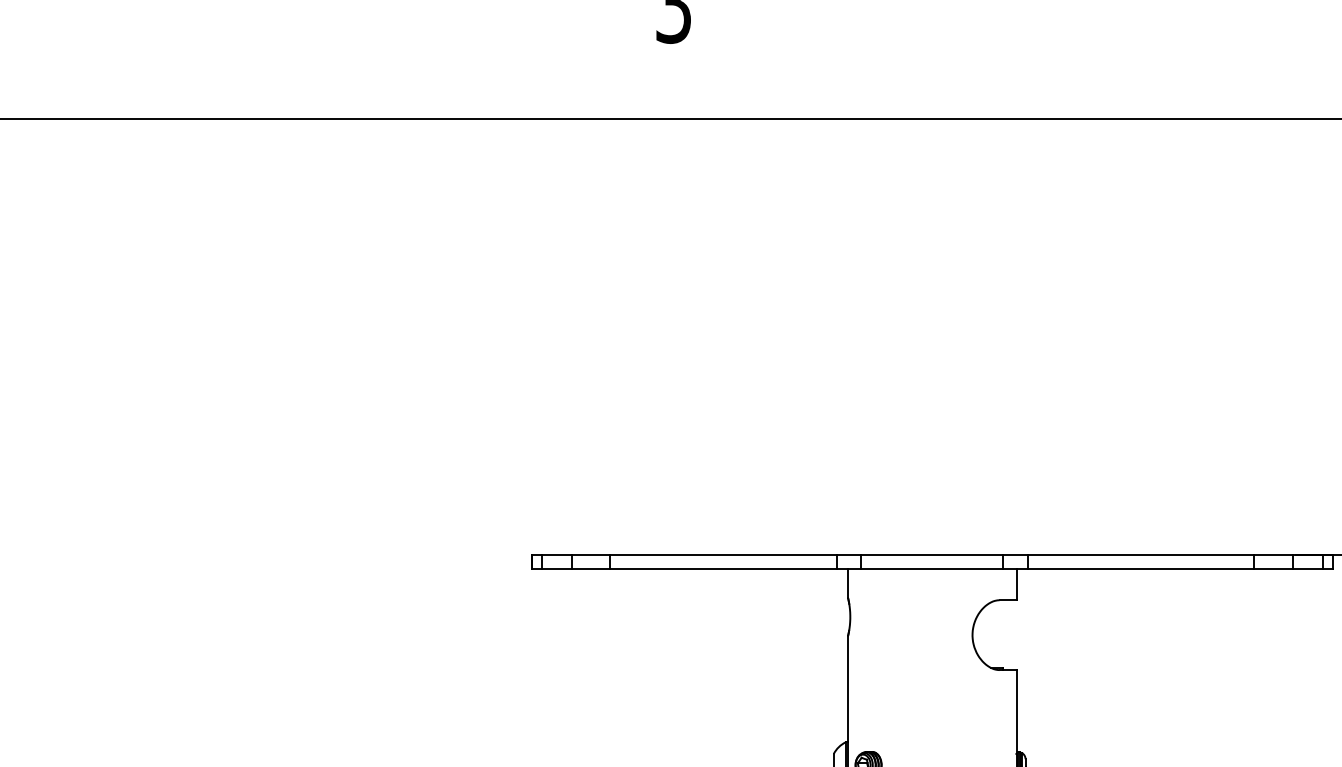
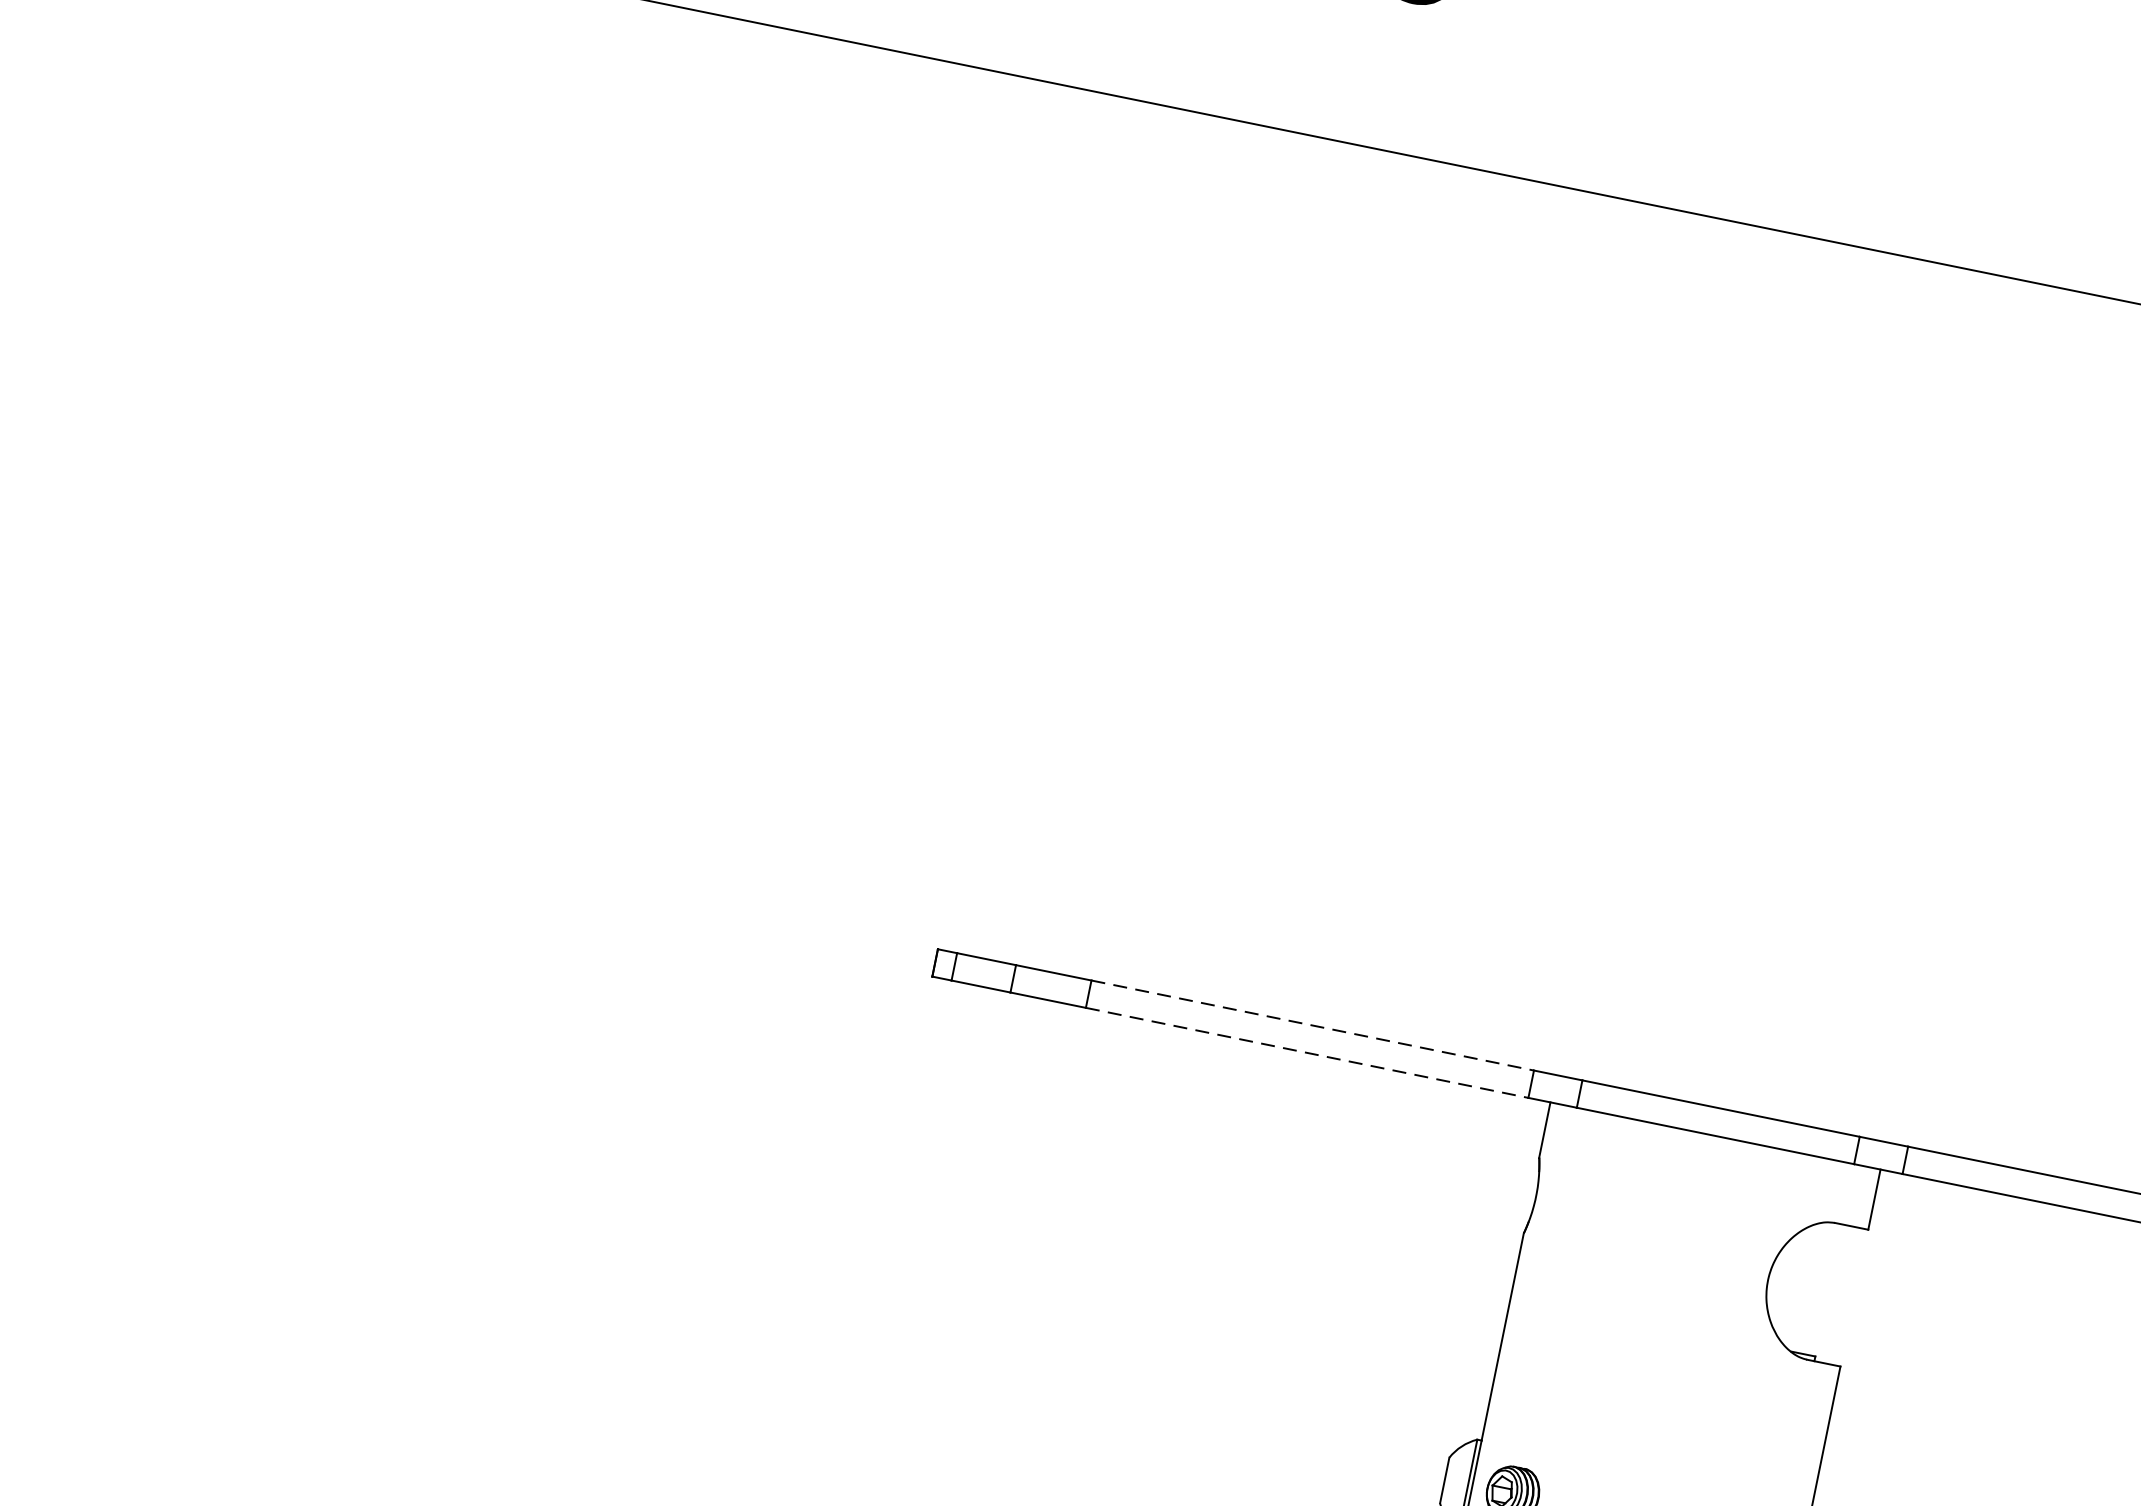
line: (724, 555) -> (1314, 1025), solid -> dashed
line: (724, 569) -> (1308, 1053), solid -> dashed

